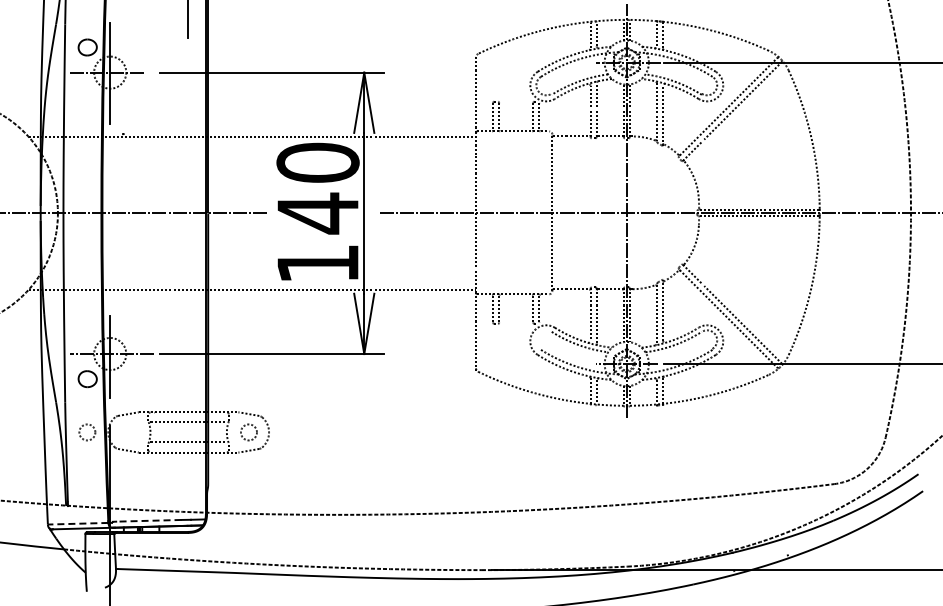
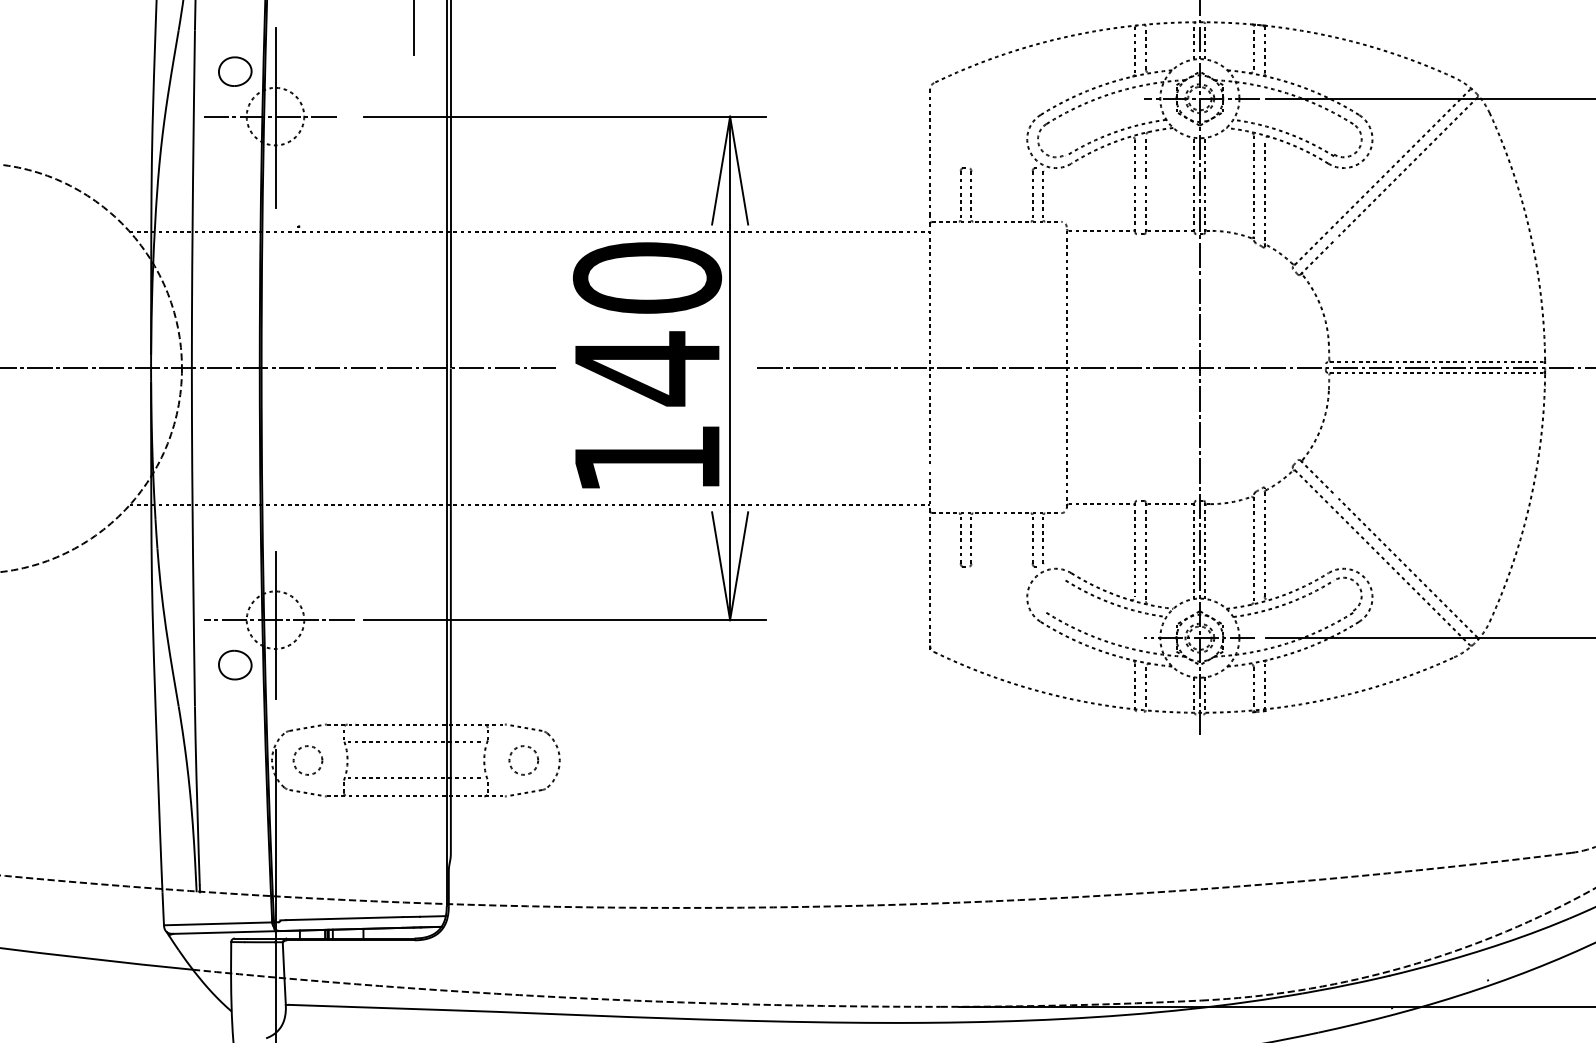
circle: (87, 432) -> (308, 760), moved
line: (148, 520) -> (344, 918), dashed -> solid
line: (77, 523) -> (216, 923), dashed -> solid

